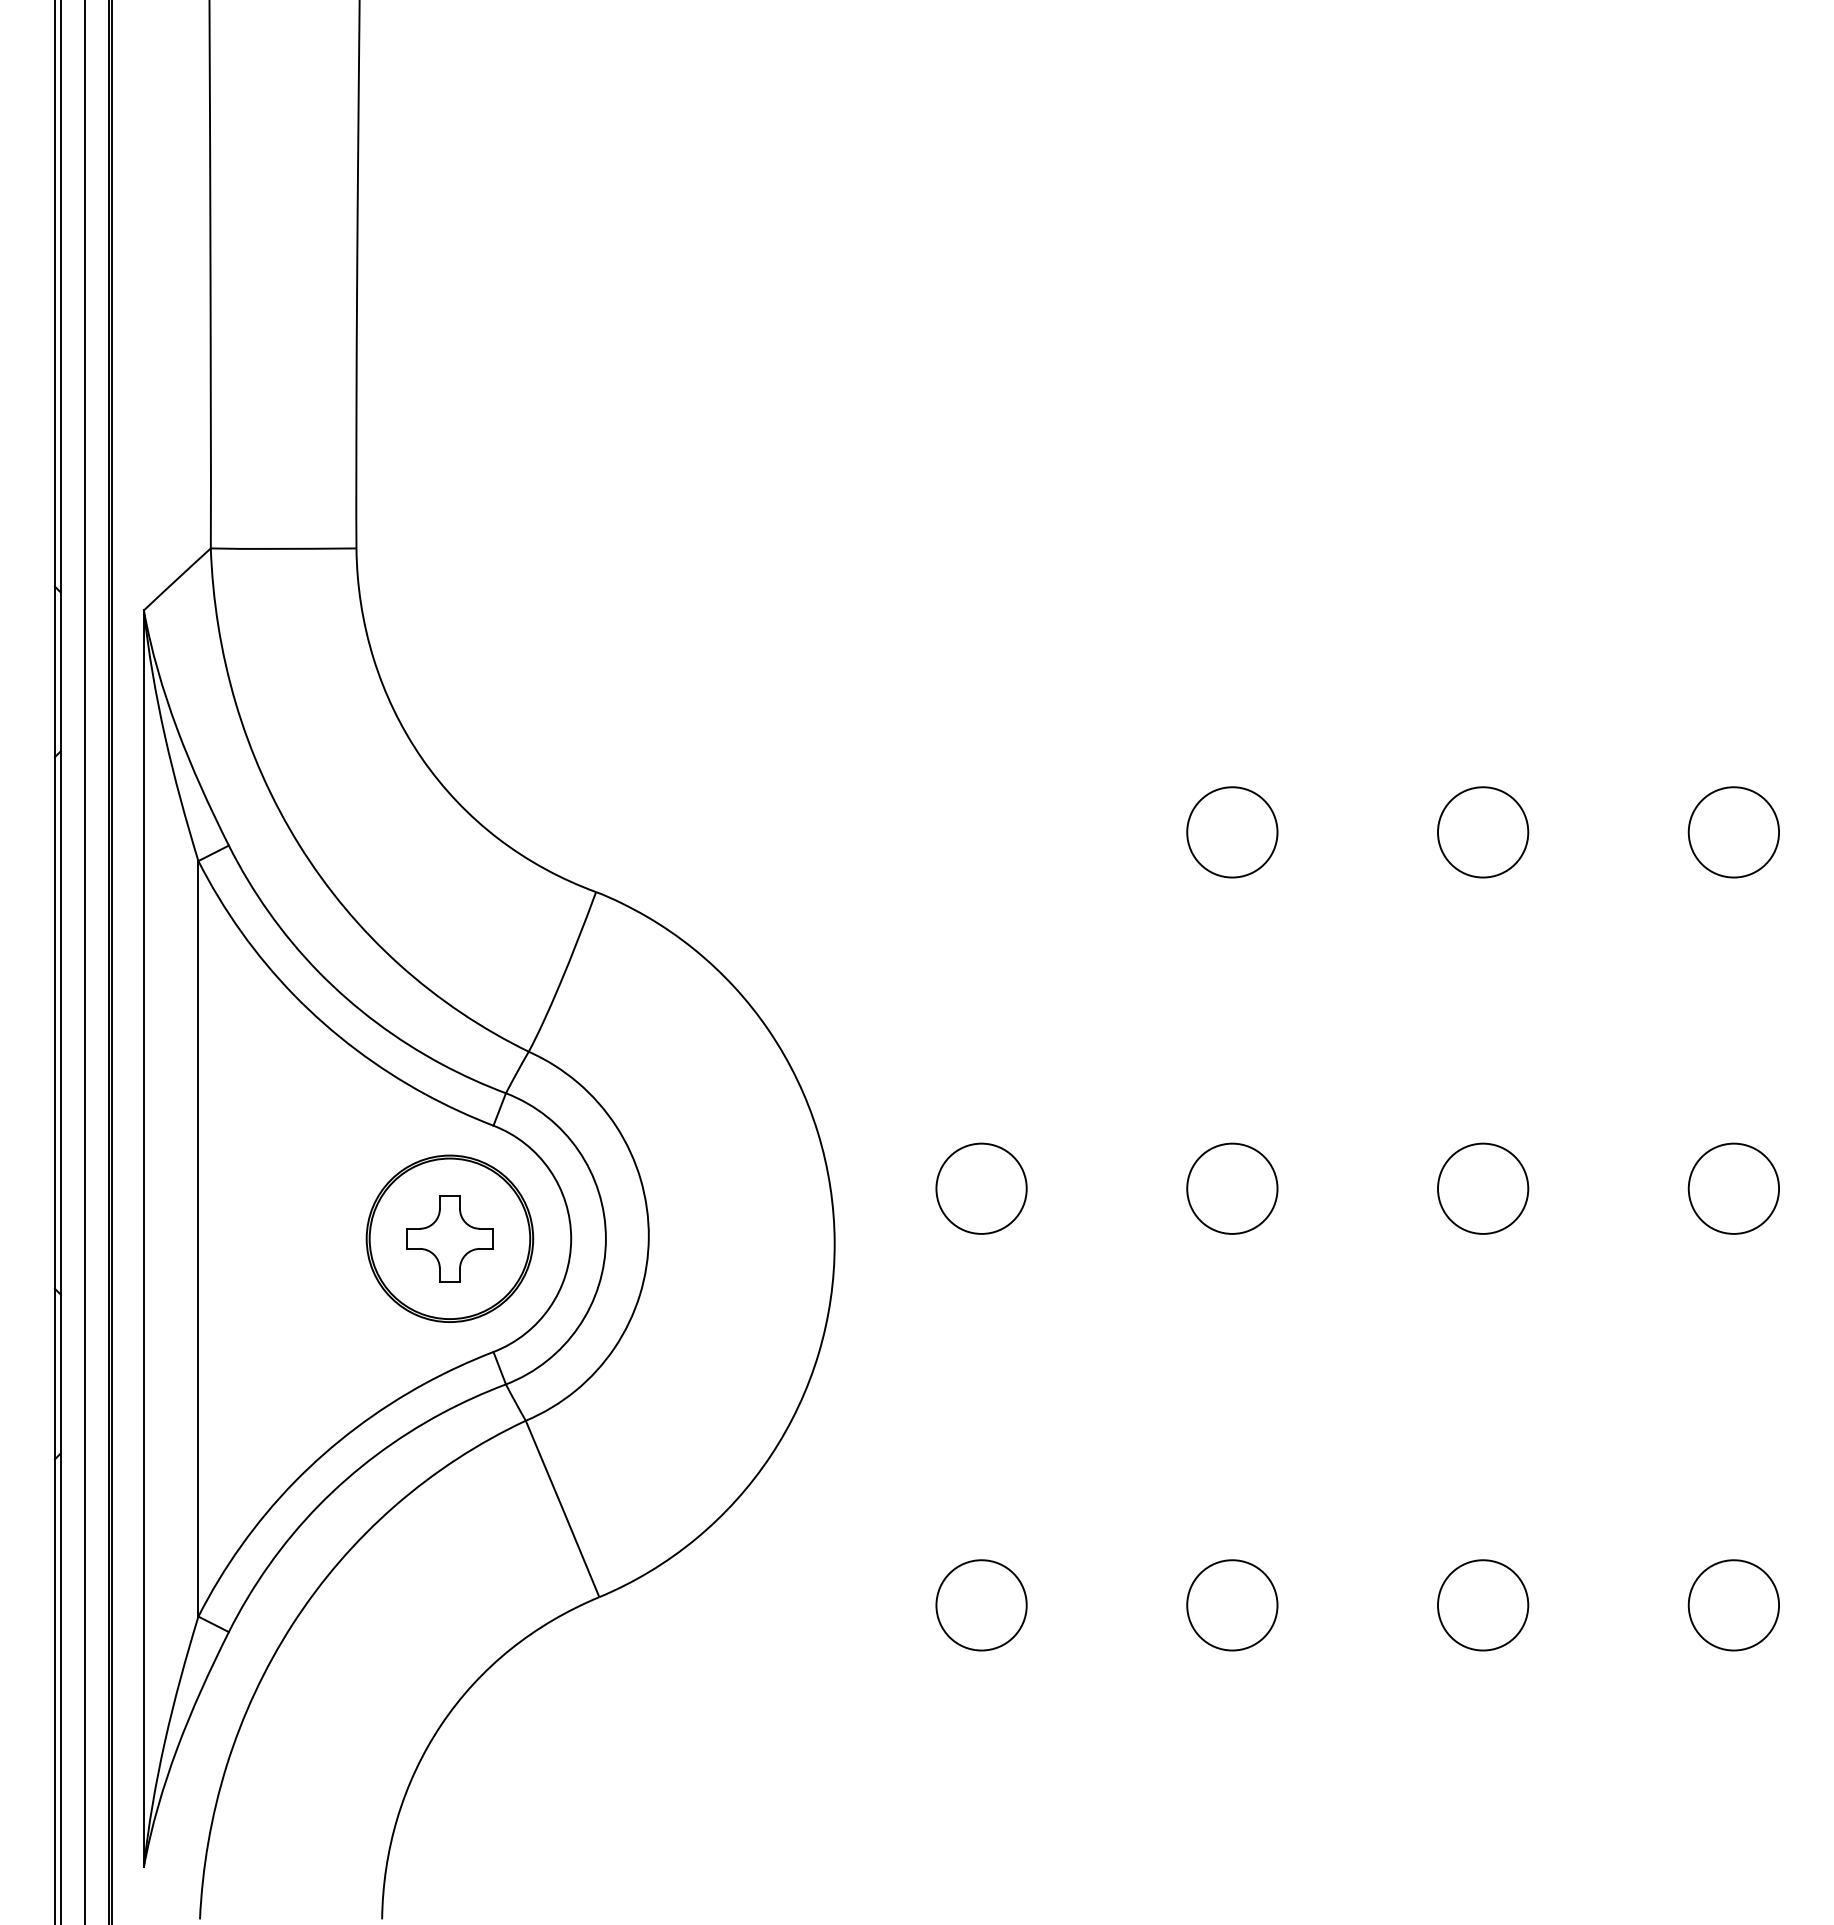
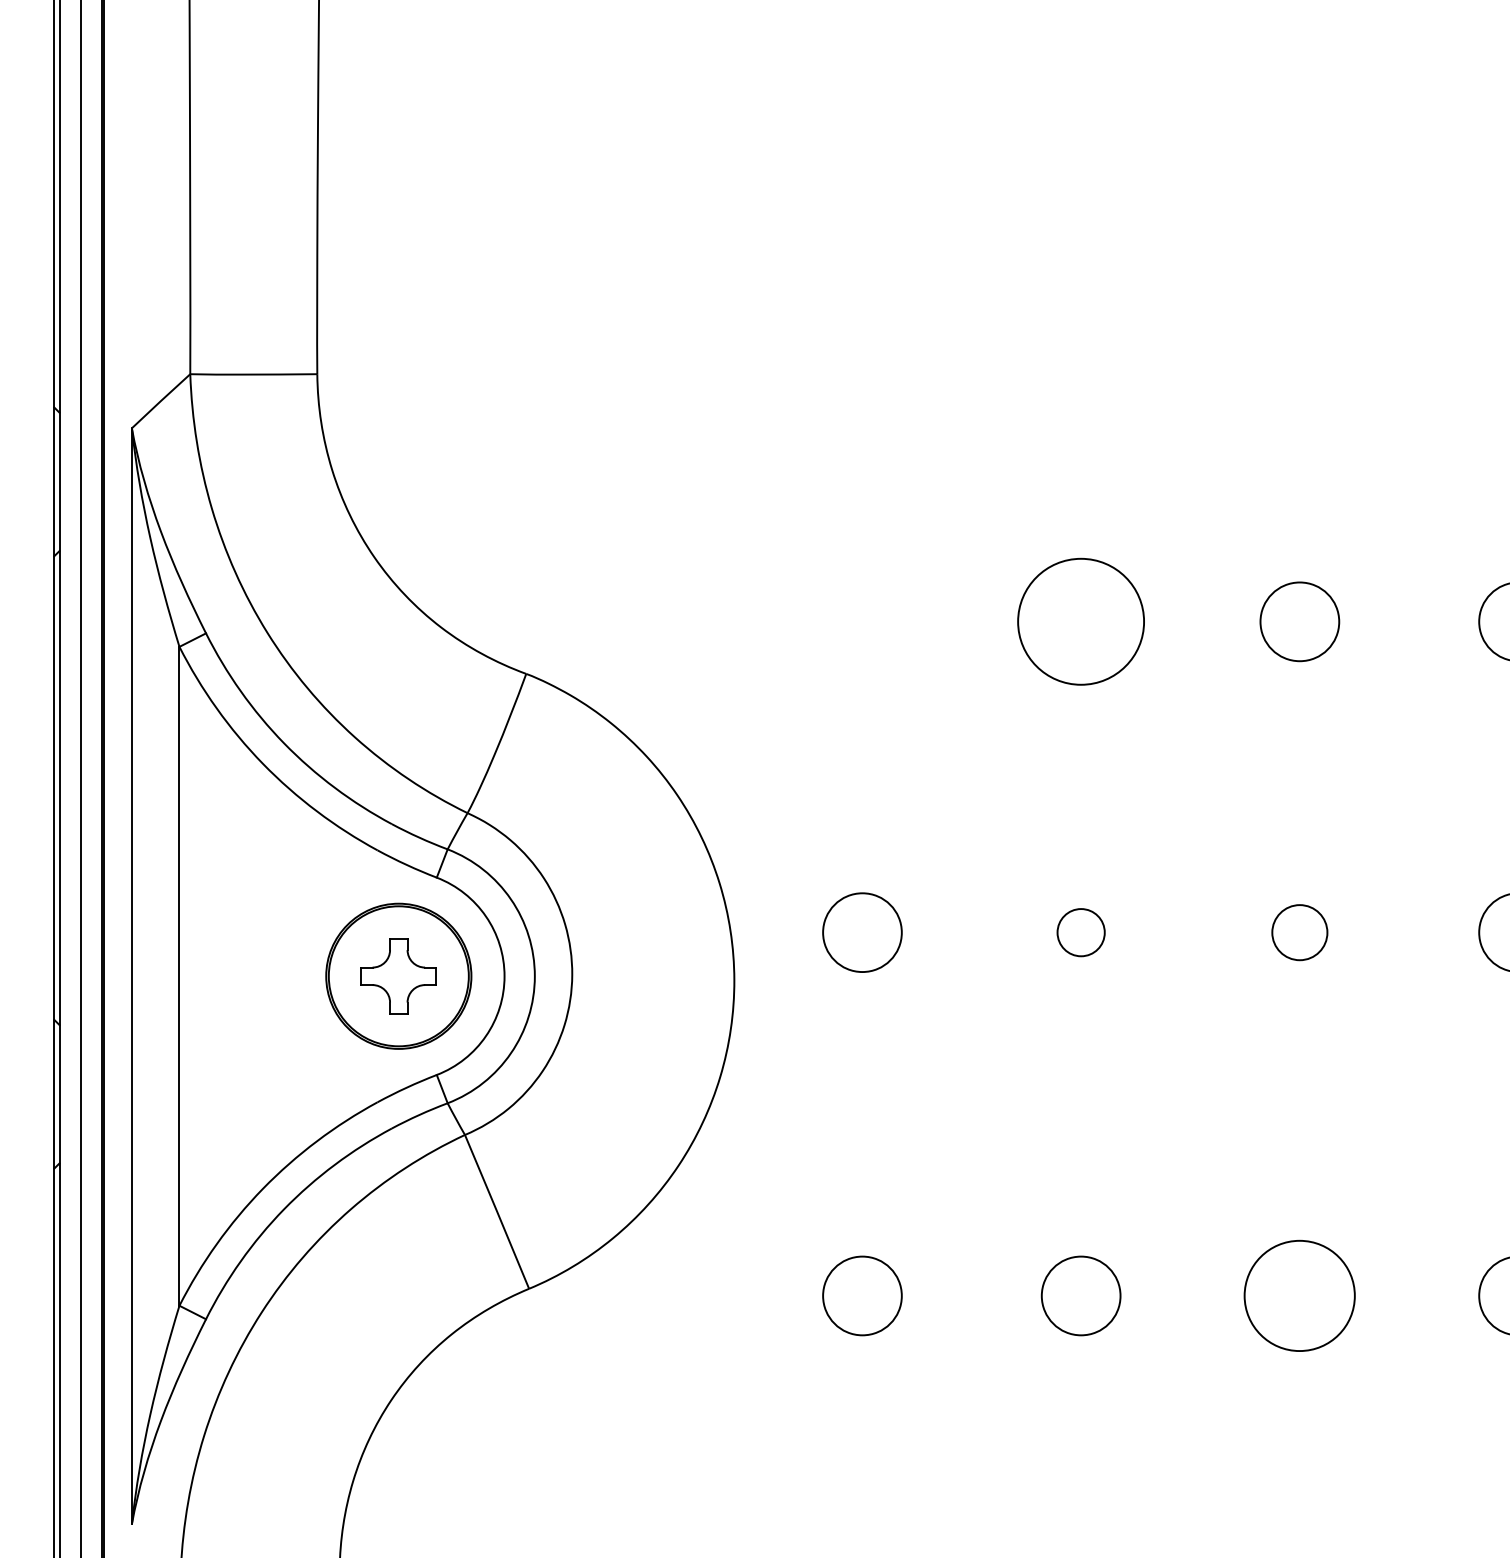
circle: (1232, 832) -> (1081, 621), size x1.6
circle: (1232, 1188) -> (1081, 932), size x0.6
circle: (1483, 1188) -> (1300, 932), size x0.7
circle: (1483, 1605) -> (1300, 1296), size x1.4

